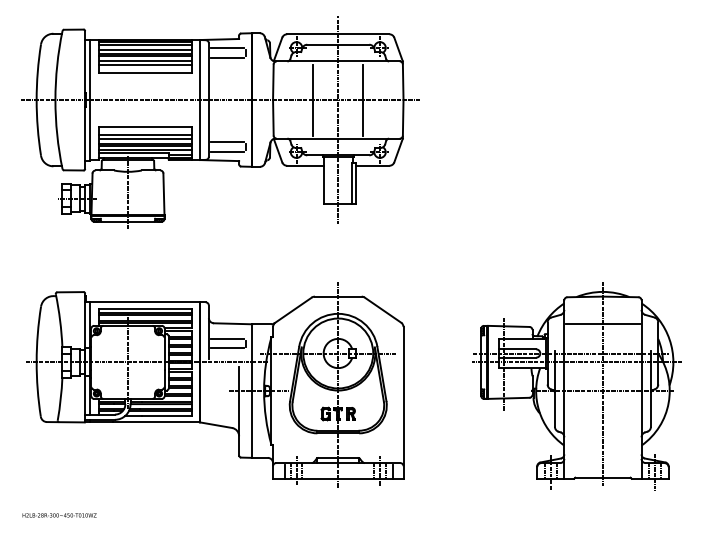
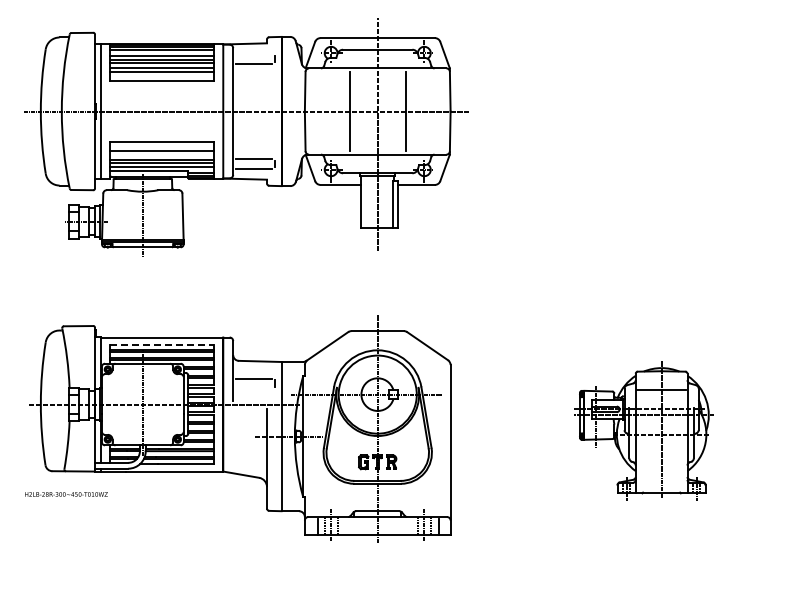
line: (227, 48) -> (253, 53), removed
line: (144, 138) -> (161, 154), removed
line: (145, 308) -> (162, 344), solid -> dashed
line: (227, 348) -> (253, 388), removed
part: (576, 386) -> (643, 431), size x0.6
text: (59, 515) -> (66, 494), moved

